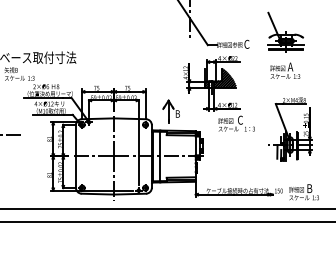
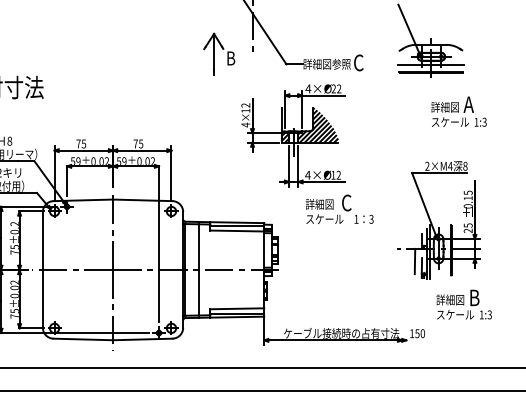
text: (285, 70) -> (459, 111), moved
part: (170, 111) -> (217, 53), moved
text: (303, 192) -> (463, 305), moved

